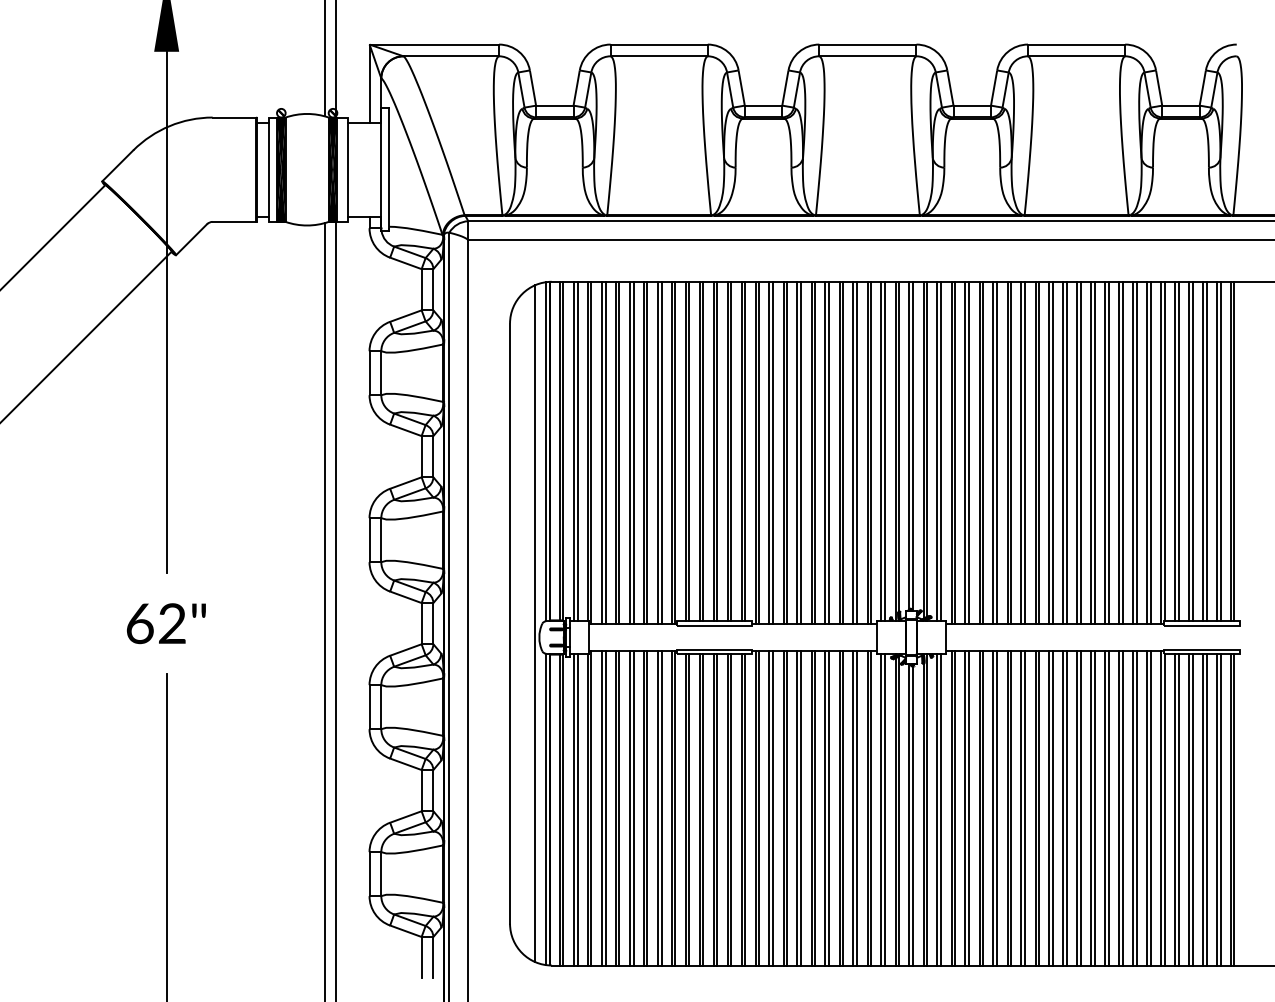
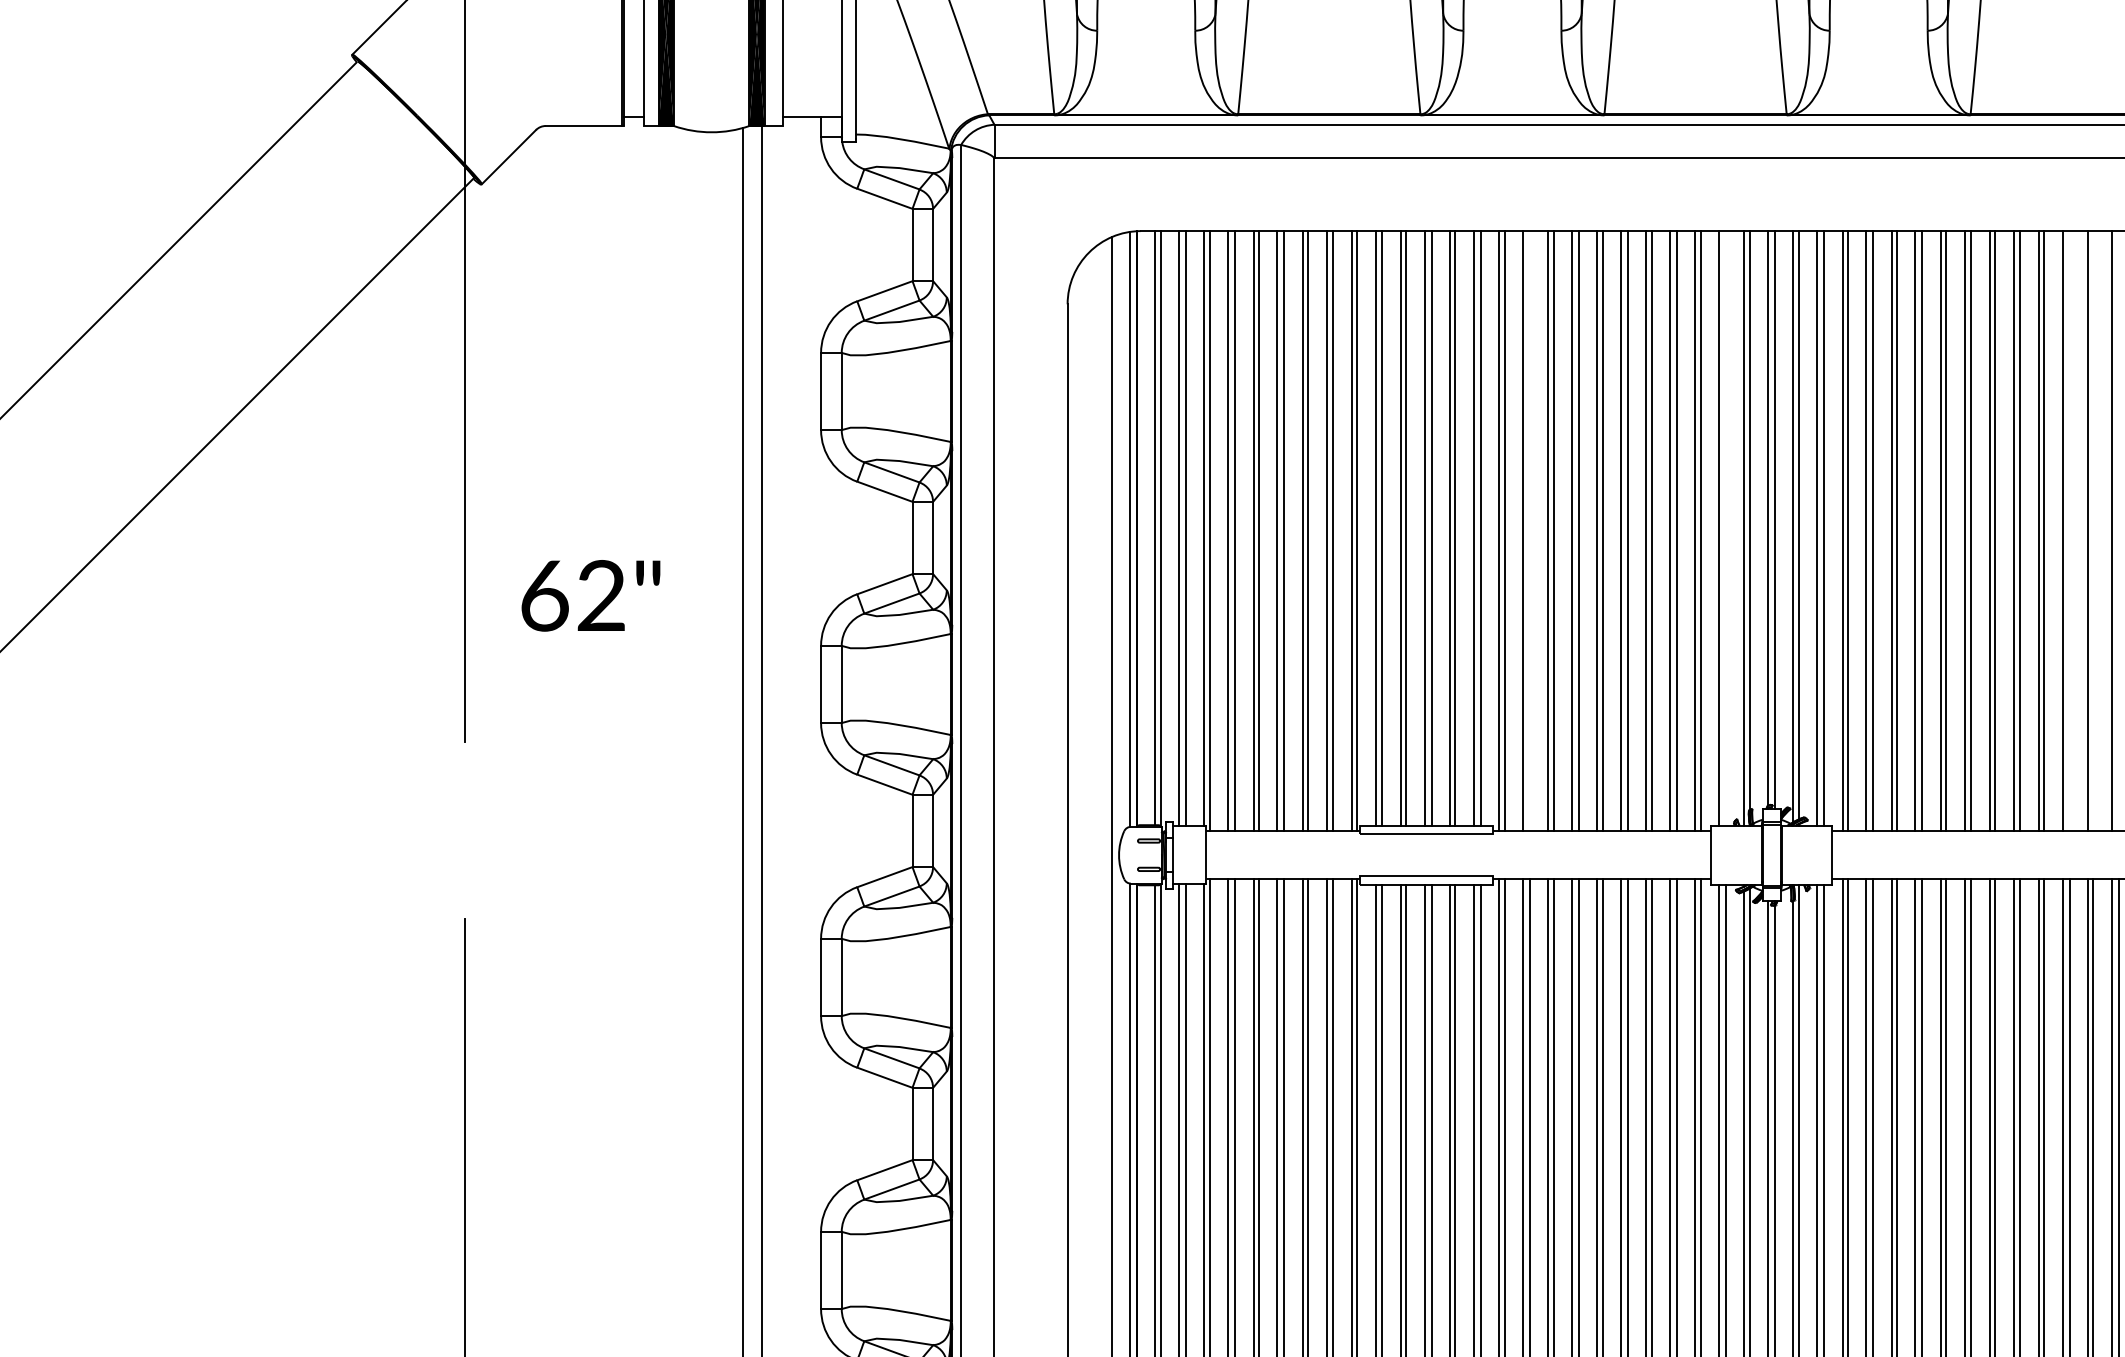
line: (885, 450) -> (1726, 527), removed
line: (773, 452) -> (1529, 530), removed
line: (1081, 452) -> (2070, 530), removed
line: (1094, 452) -> (2093, 530), removed
line: (1108, 452) -> (2117, 530), removed
text: (166, 623) -> (591, 595), moved

